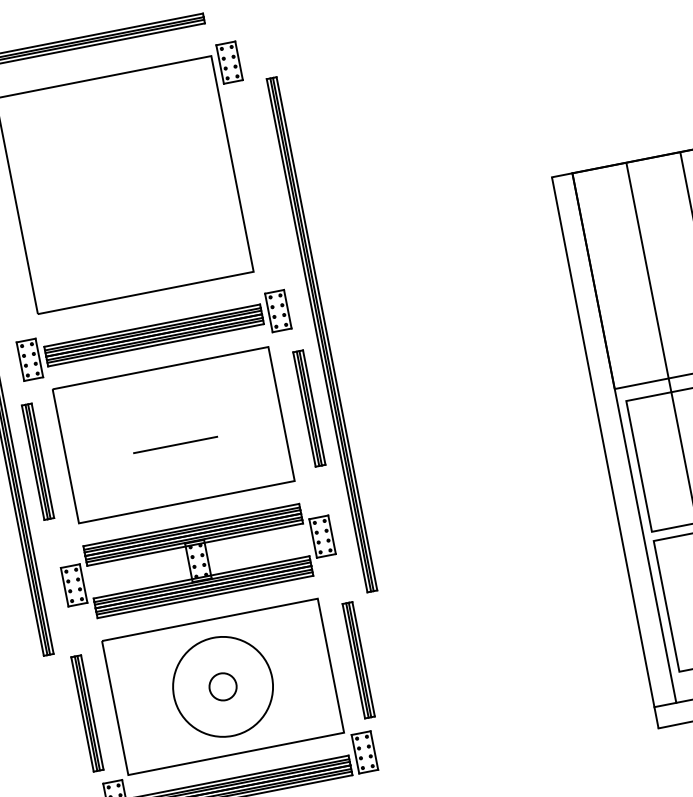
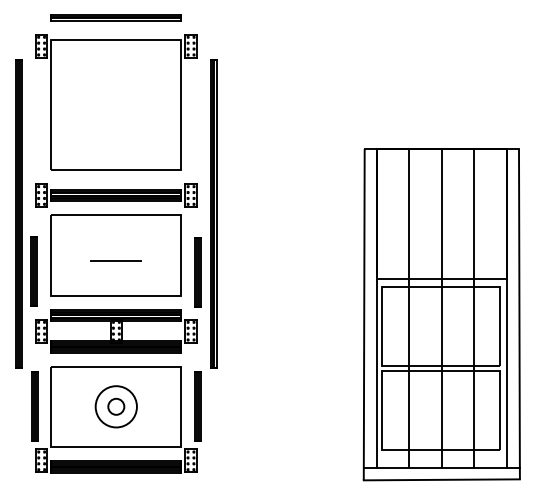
part: (308, 408) -> (197, 272), moved
part: (37, 461) -> (33, 271), moved
circle: (221, 686) -> (115, 406), size x0.7

